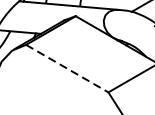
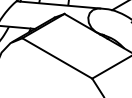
line: (67, 68) -> (57, 58), dashed -> solid

